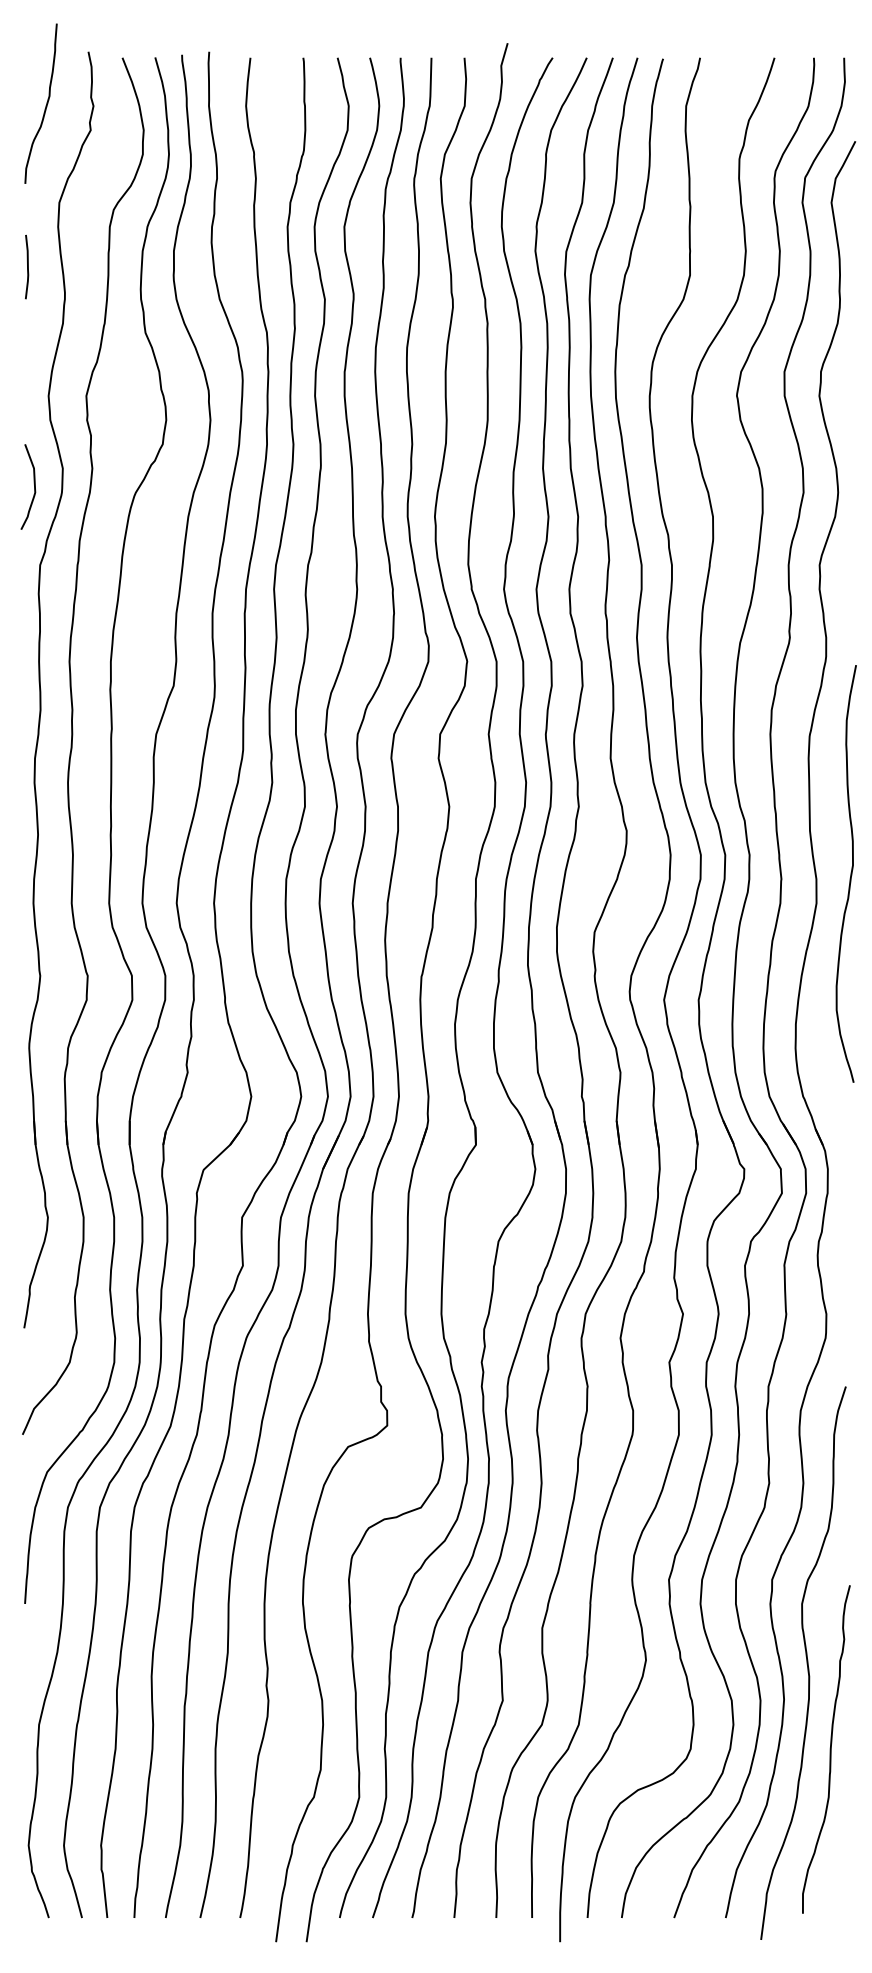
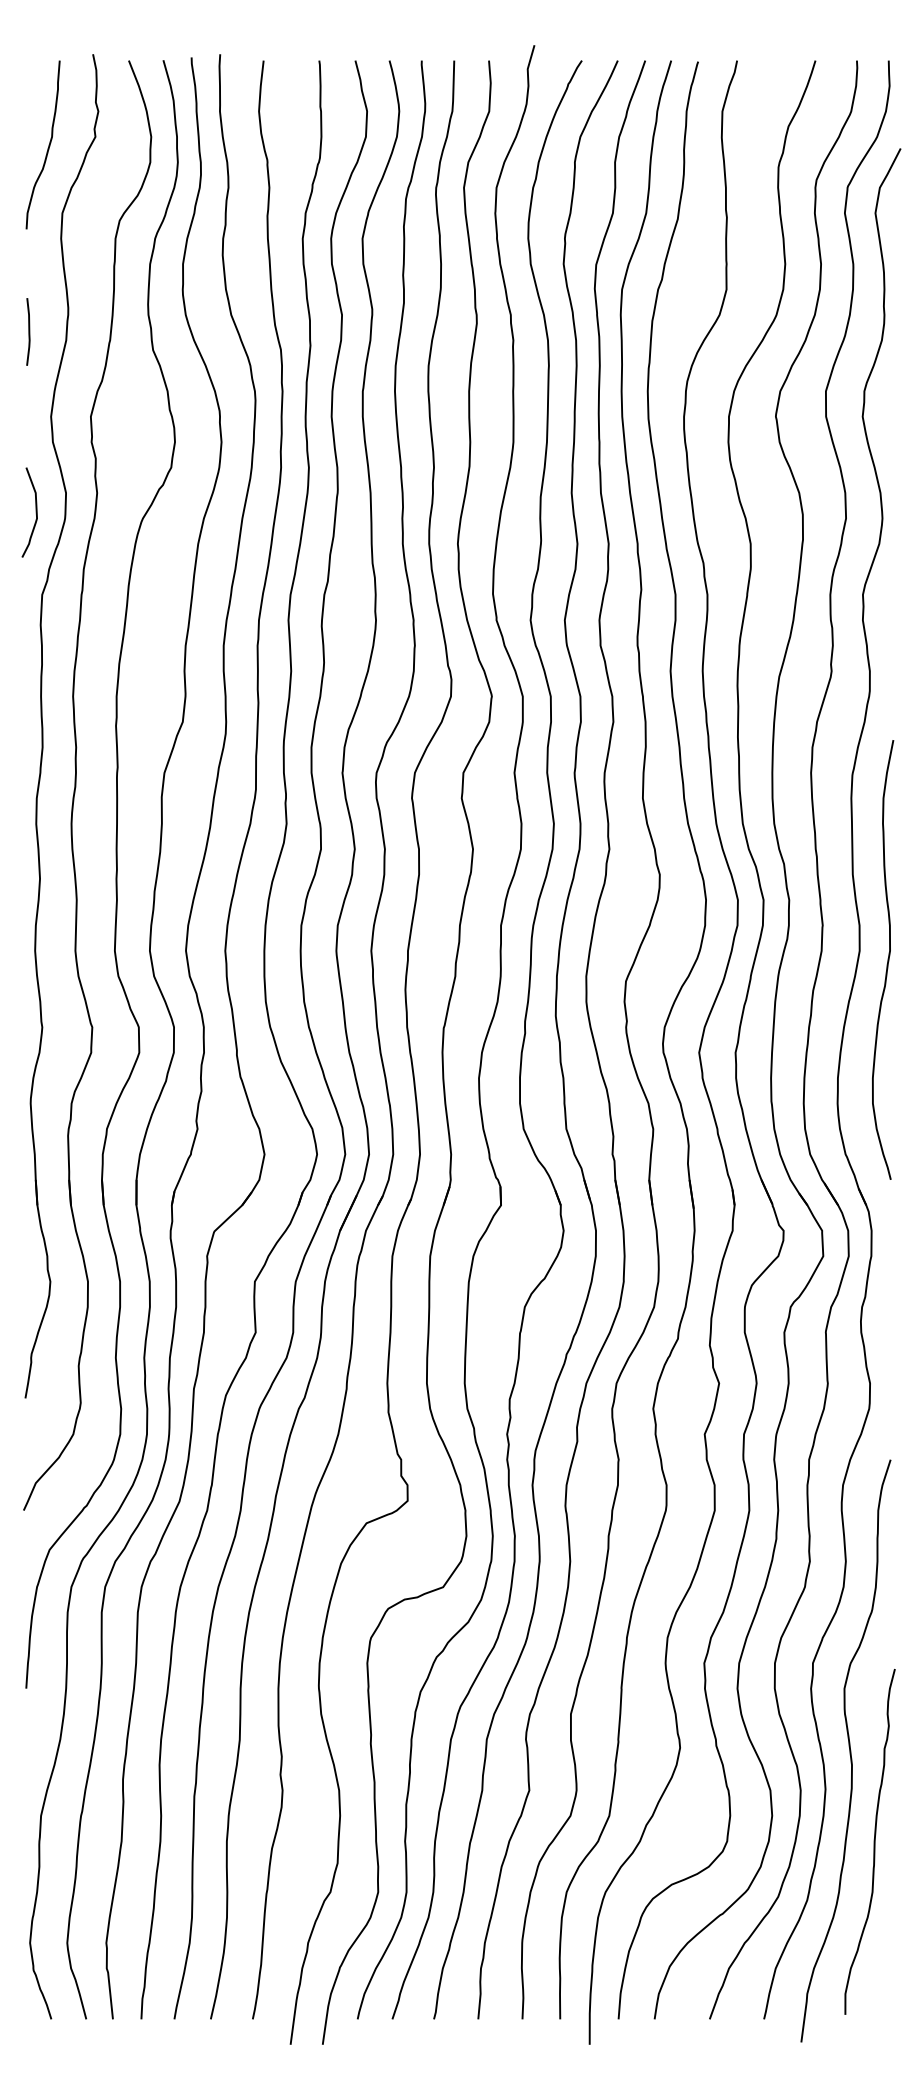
curve: (46, 103) -> (48, 144), moved
curve: (27, 266) -> (28, 331), moved
curve: (850, 873) -> (887, 959), moved

